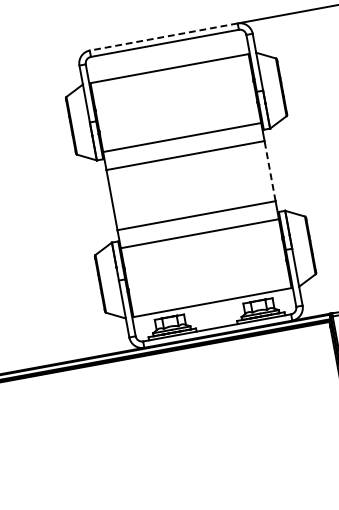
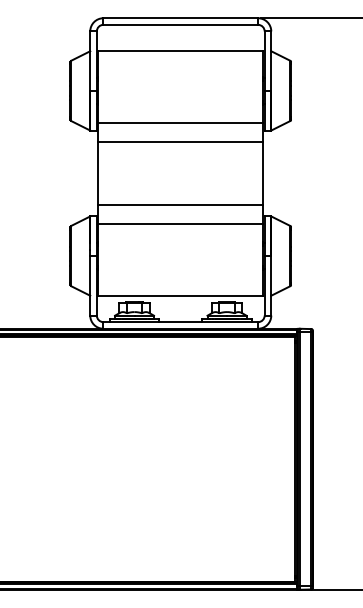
line: (163, 37) -> (180, 18), dashed -> solid
line: (270, 171) -> (263, 173), dashed -> solid

